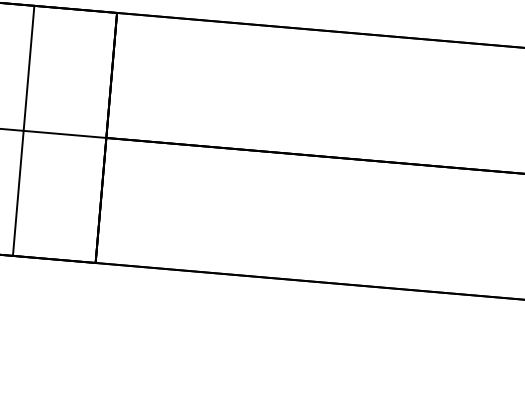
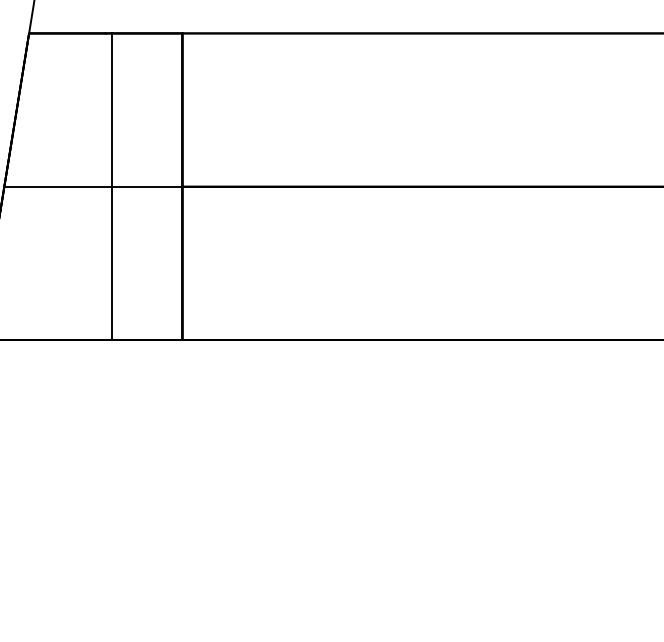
line: (24, 130) -> (112, 186), moved

